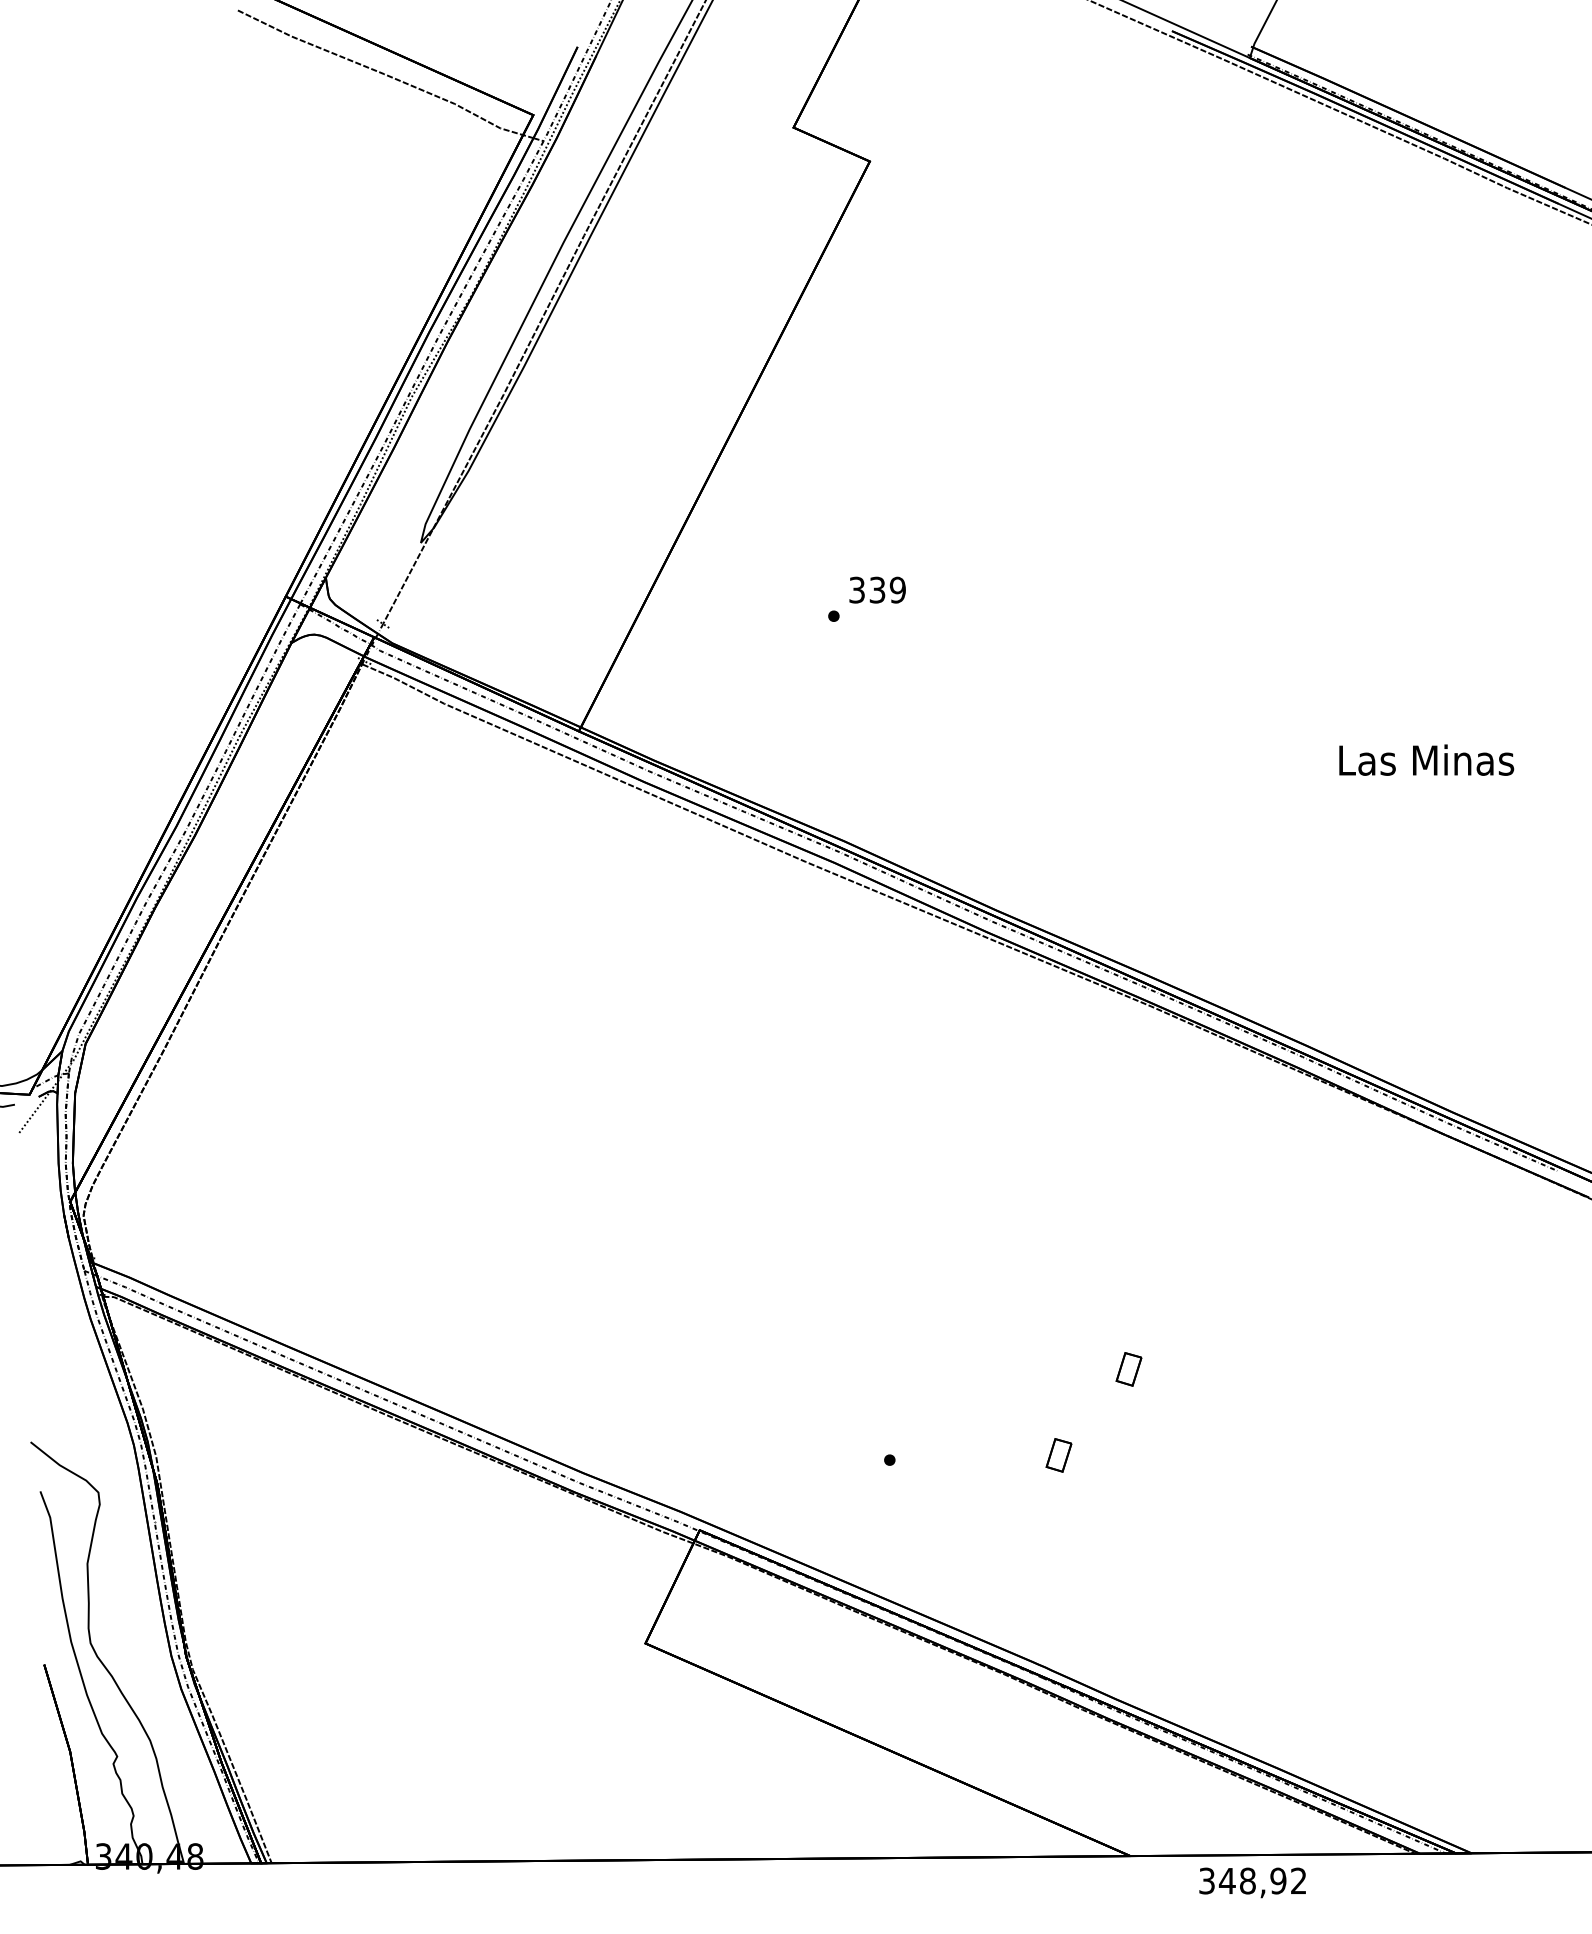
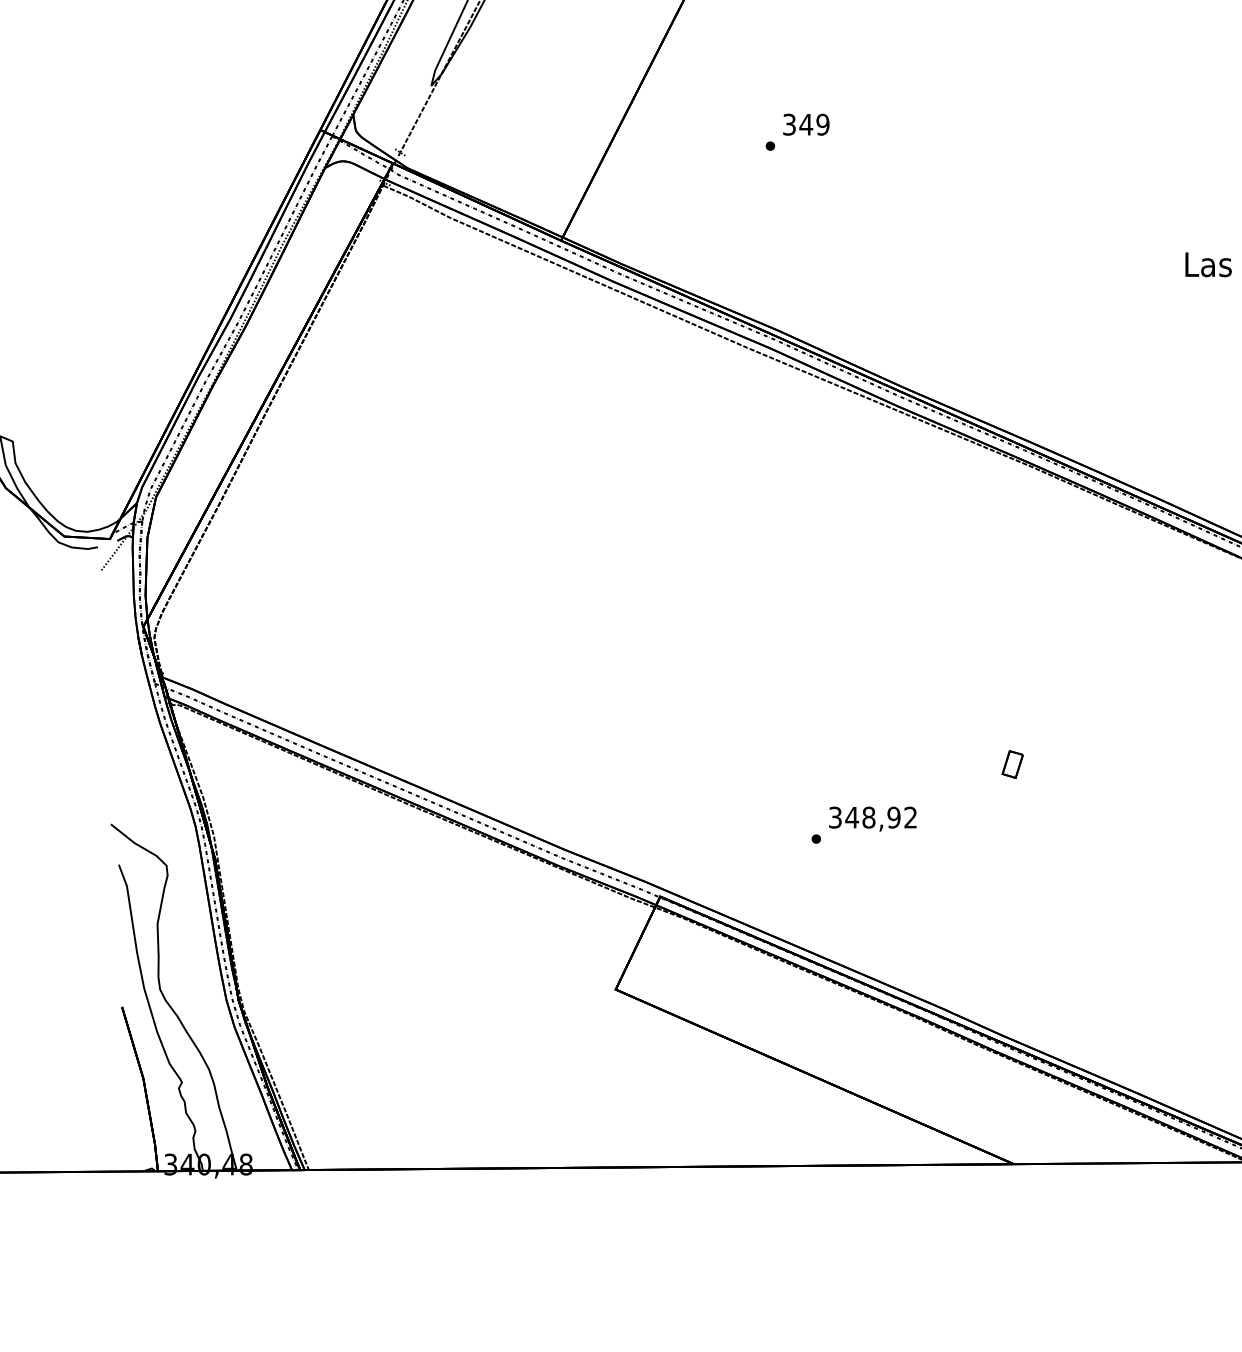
text: (877, 589) -> (806, 124), 339 -> 349
part: (1058, 1455) -> (954, 835), removed
text: (1252, 1882) -> (872, 818), moved

